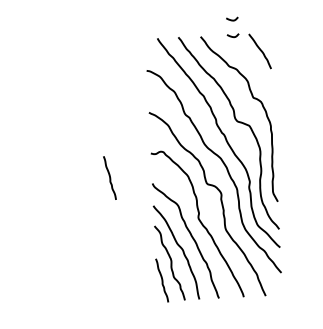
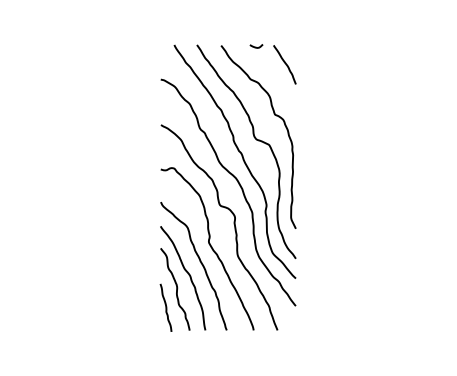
curve: (232, 19) -> (256, 28), removed
curve: (109, 177) -> (114, 193), removed

